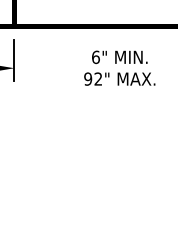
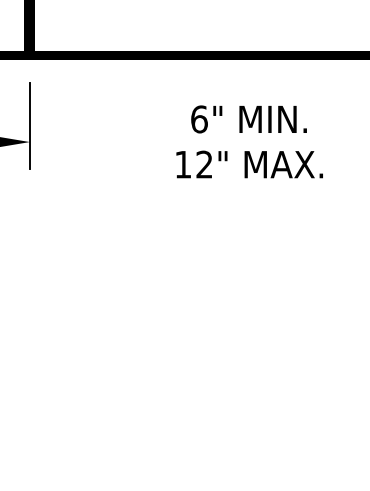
text: (88, 78) -> (183, 163), 92" -> 12"

